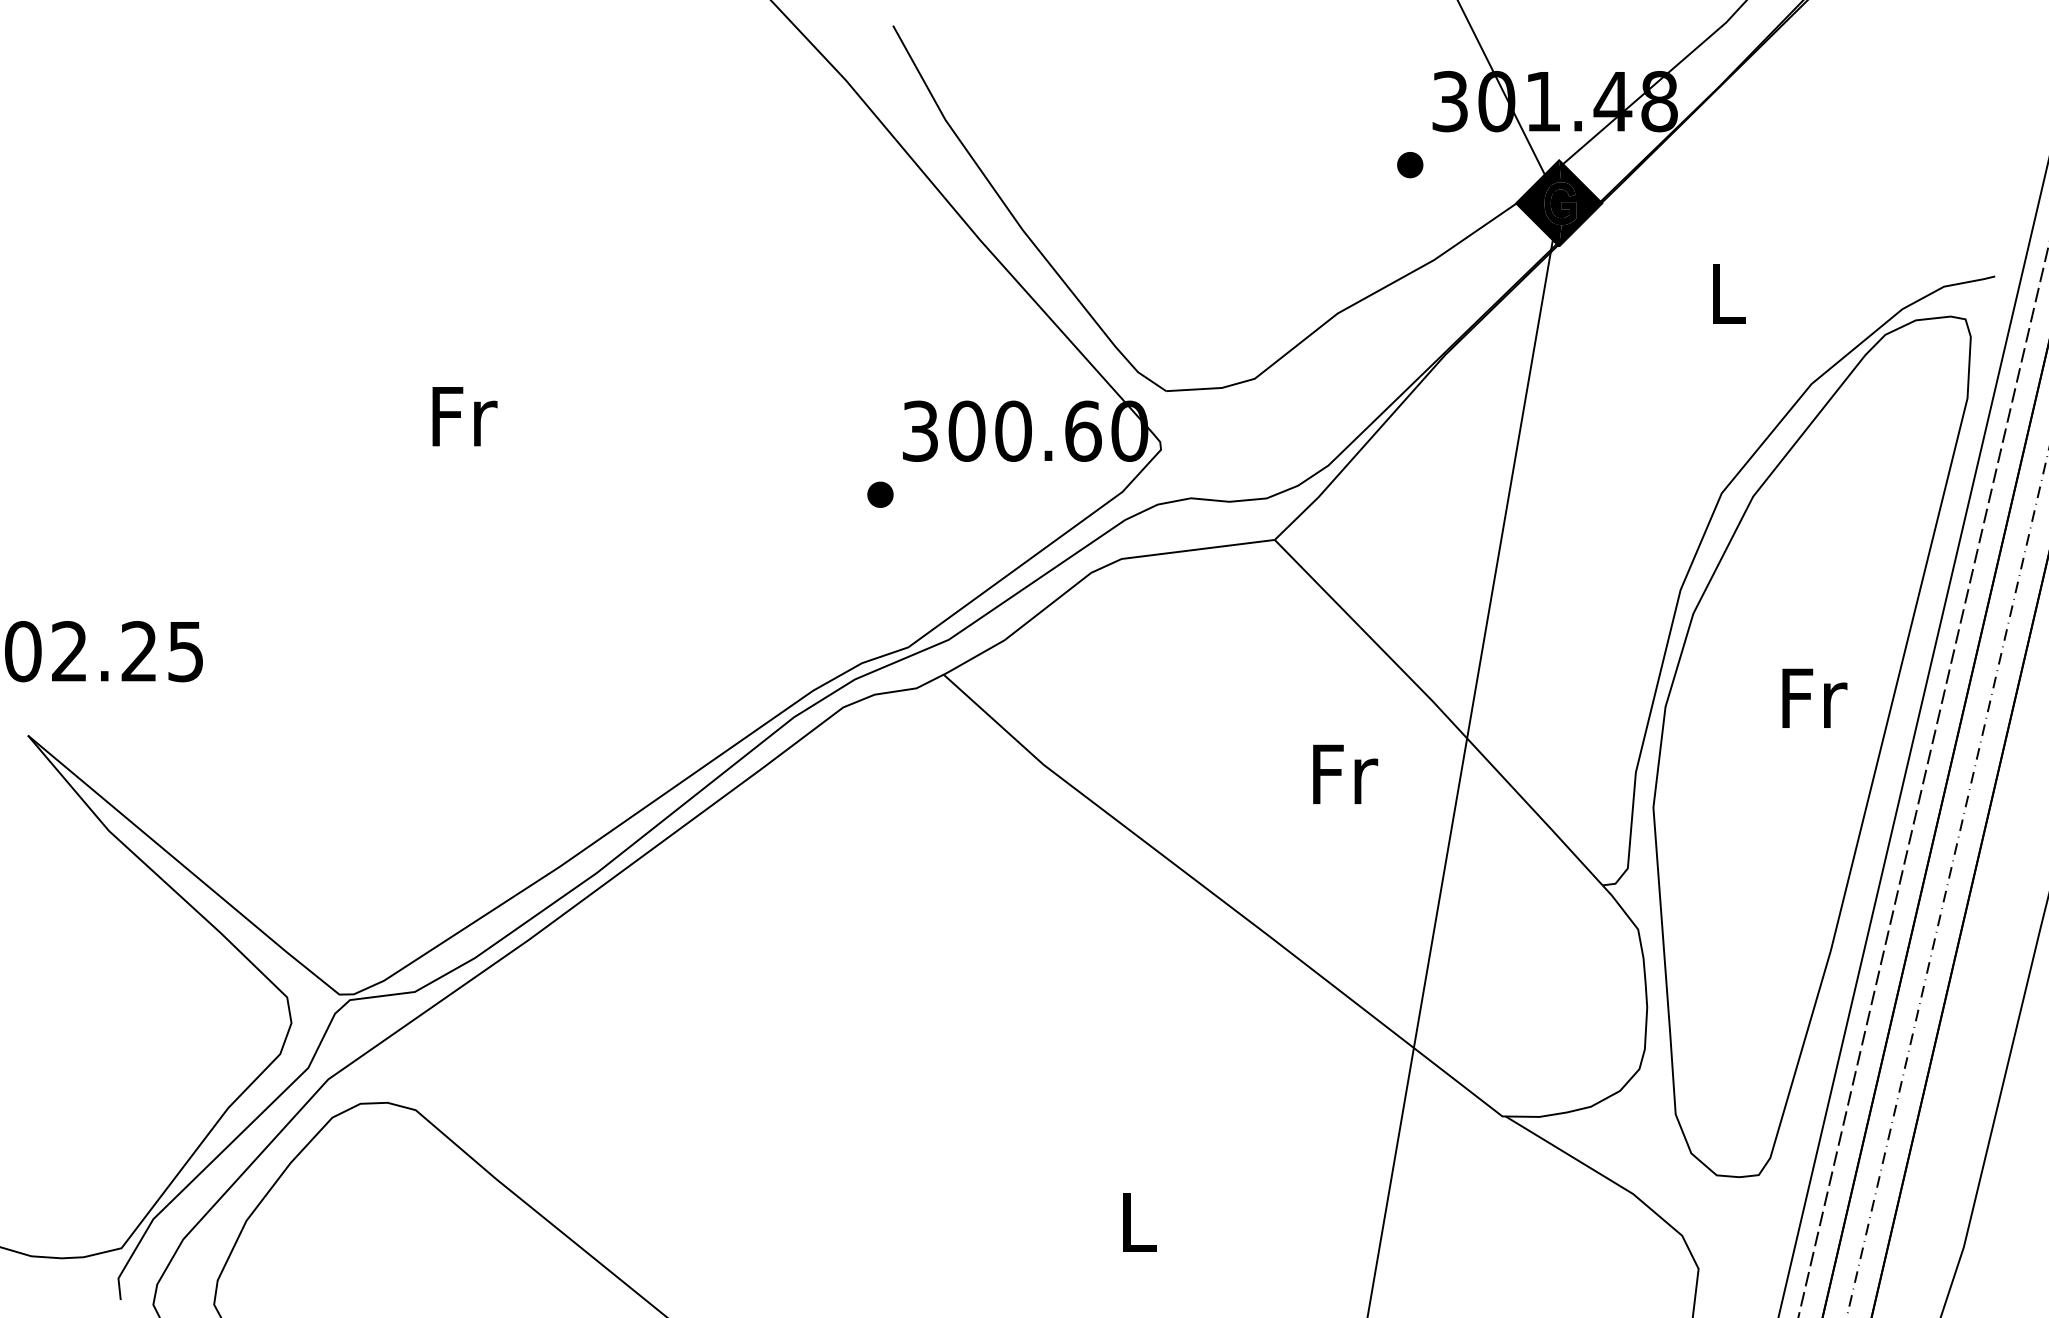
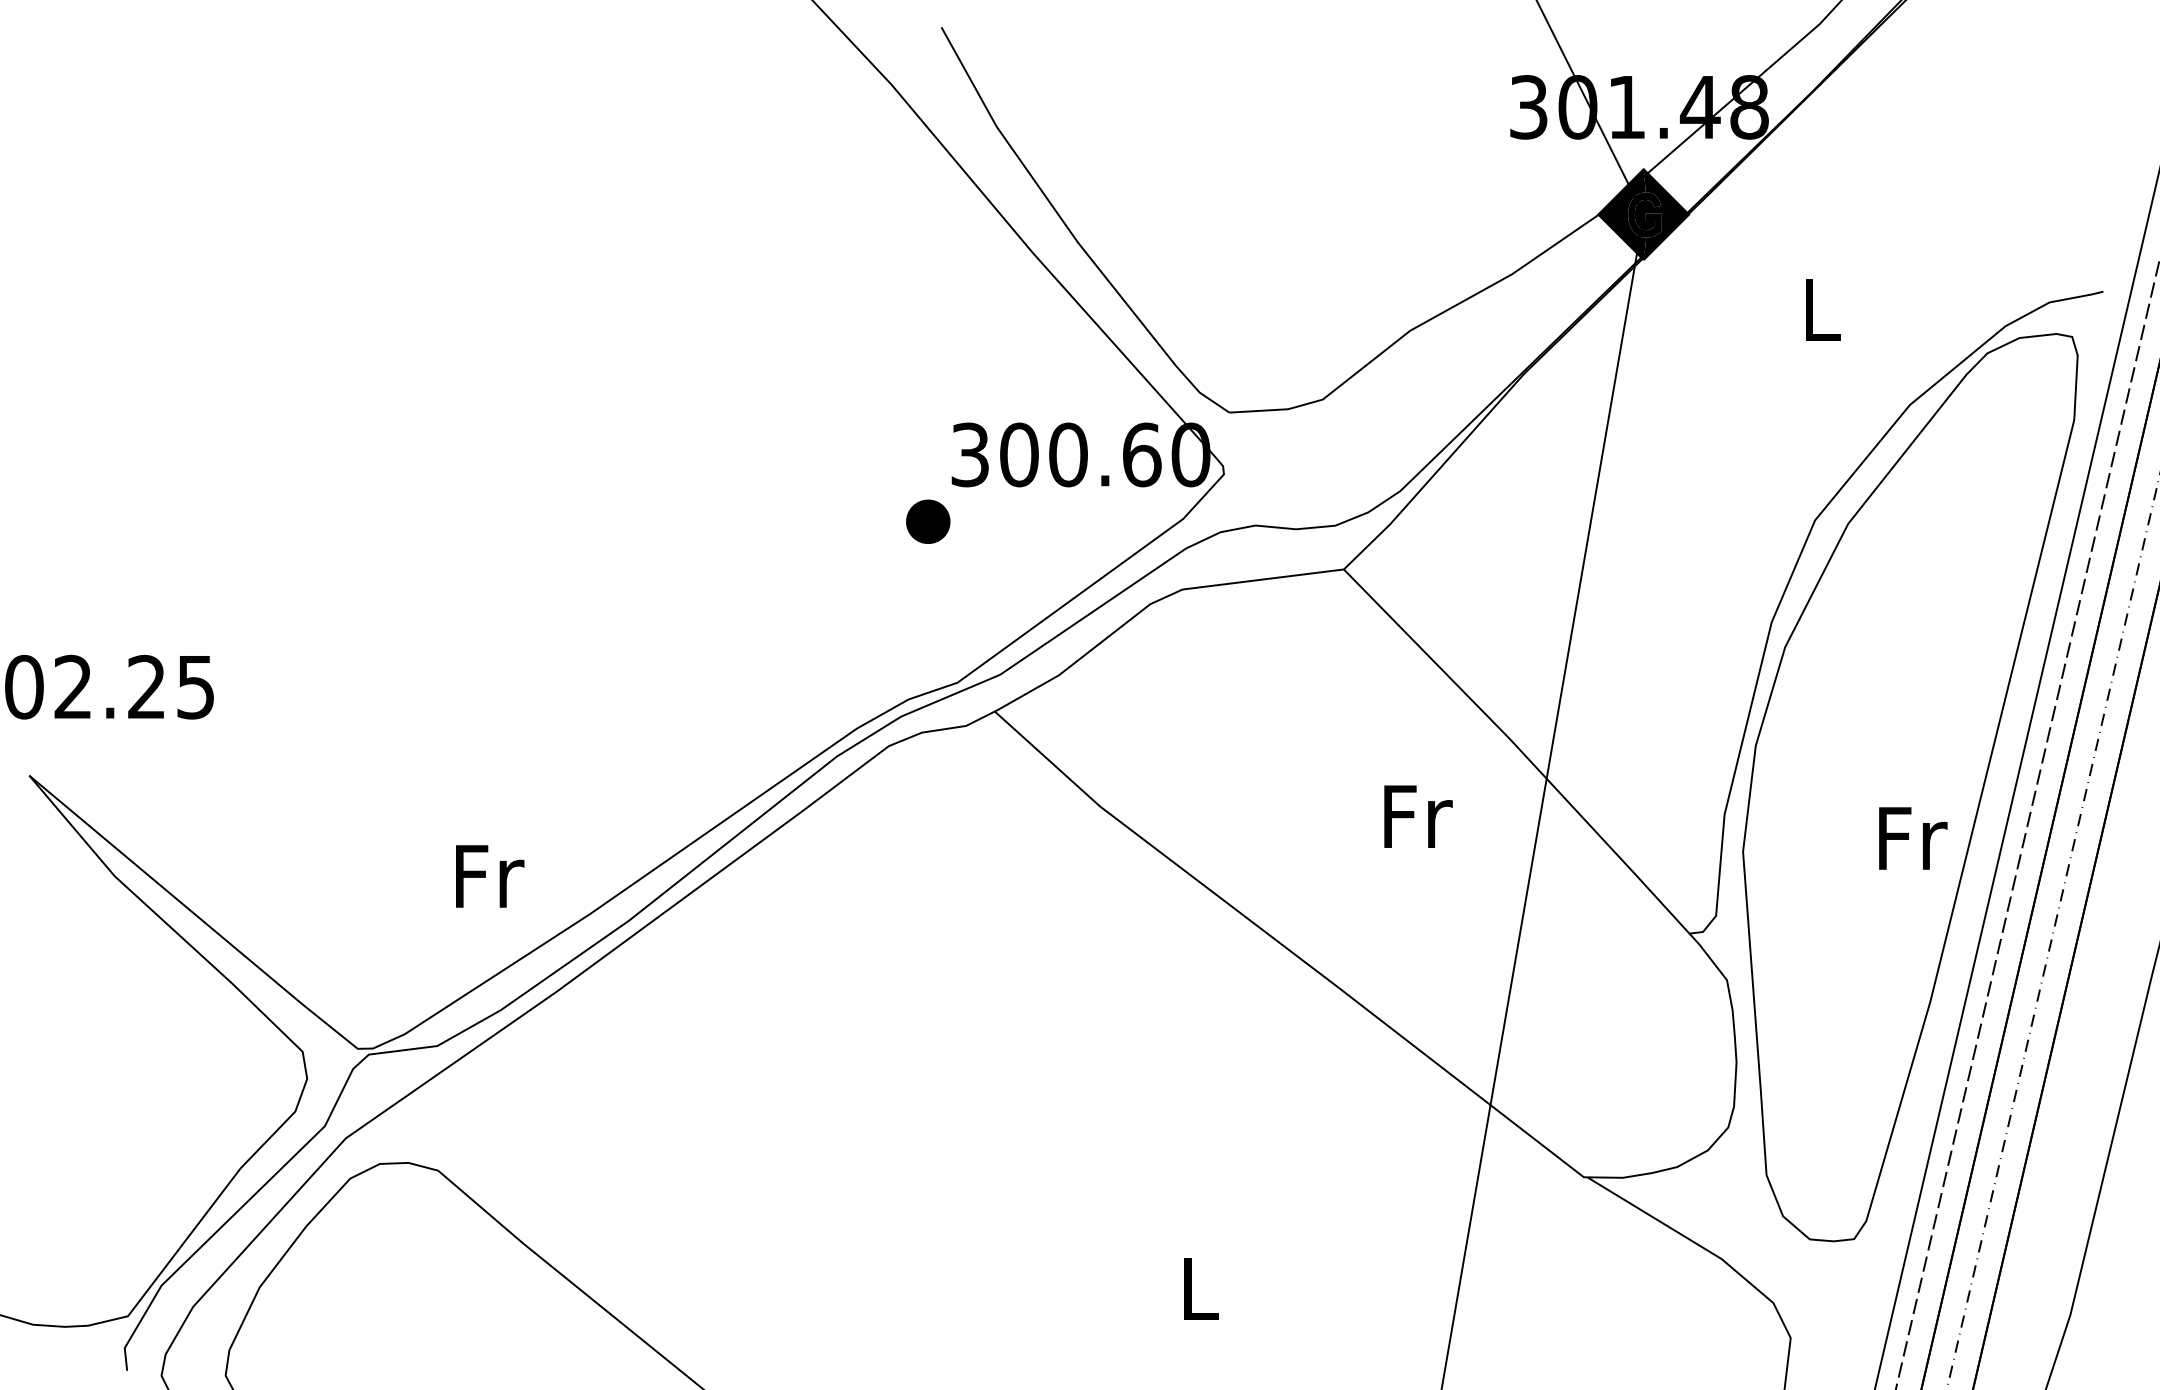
part: (1410, 165) -> (1486, 174), removed
text: (465, 416) -> (490, 876), moved
part: (879, 494) -> (927, 521), size x1.6
text: (1815, 698) -> (1913, 838), moved

